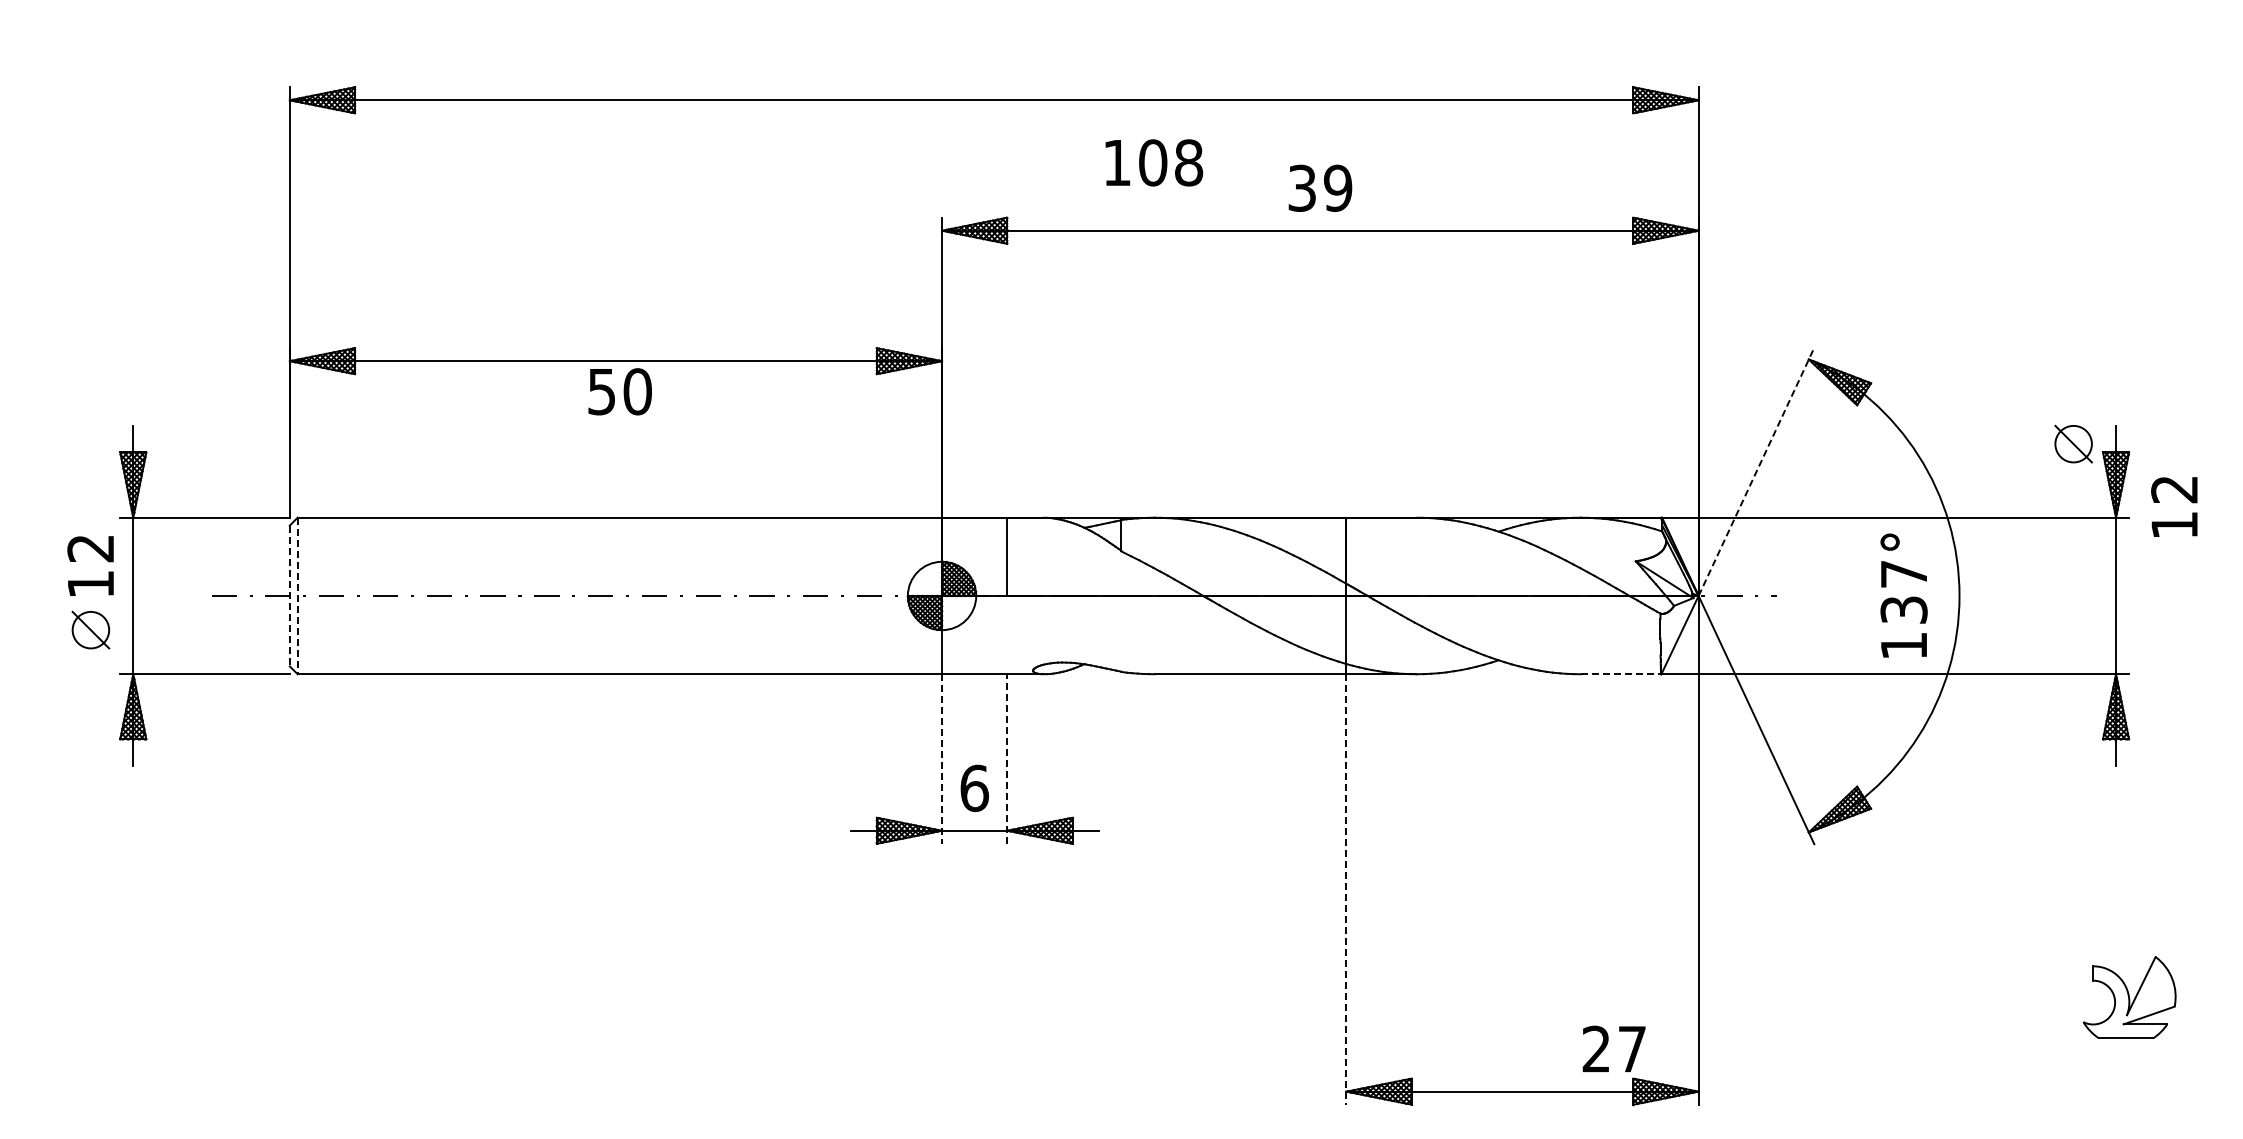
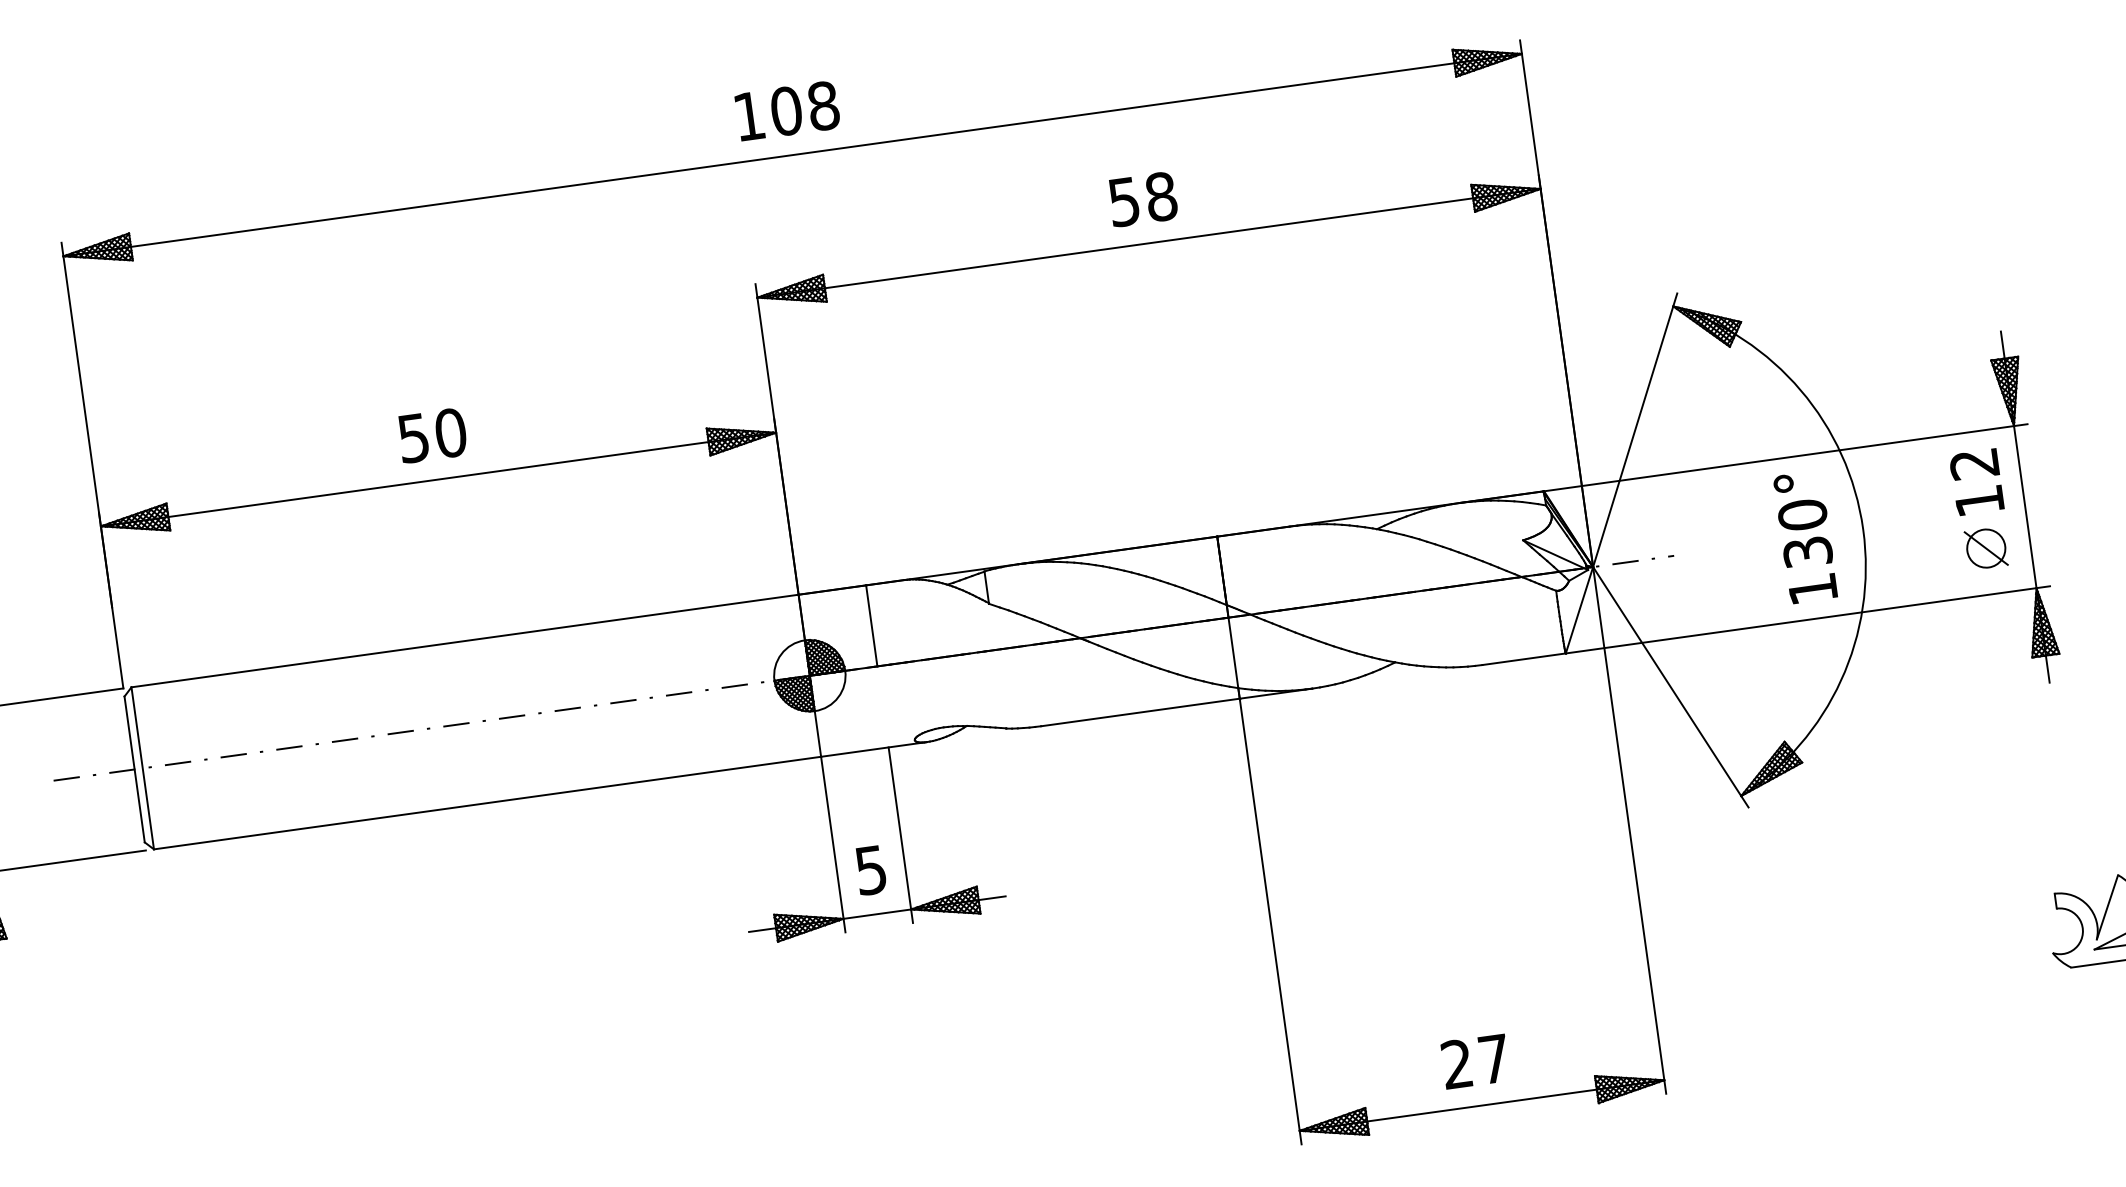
text: (1154, 162) -> (787, 110), moved
text: (1320, 187) -> (1142, 198), 39 -> 58
text: (619, 391) -> (431, 435), moved
part: (2073, 443) -> (1986, 547), moved
line: (1756, 471) -> (1635, 429), dashed -> solid
text: (2174, 506) -> (1976, 481), moved
text: (1903, 574) -> (1802, 515), 137° -> 130°
line: (289, 596) -> (134, 770), dashed -> solid
line: (297, 596) -> (142, 768), dashed -> solid
line: (1621, 674) -> (1524, 659), dashed -> solid
line: (942, 759) -> (833, 844), dashed -> solid
line: (1007, 759) -> (901, 835), dashed -> solid
text: (974, 787) -> (870, 869), 6 -> 5
line: (1346, 889) -> (1270, 921), dashed -> solid
text: (1613, 1048) -> (1474, 1061), moved

